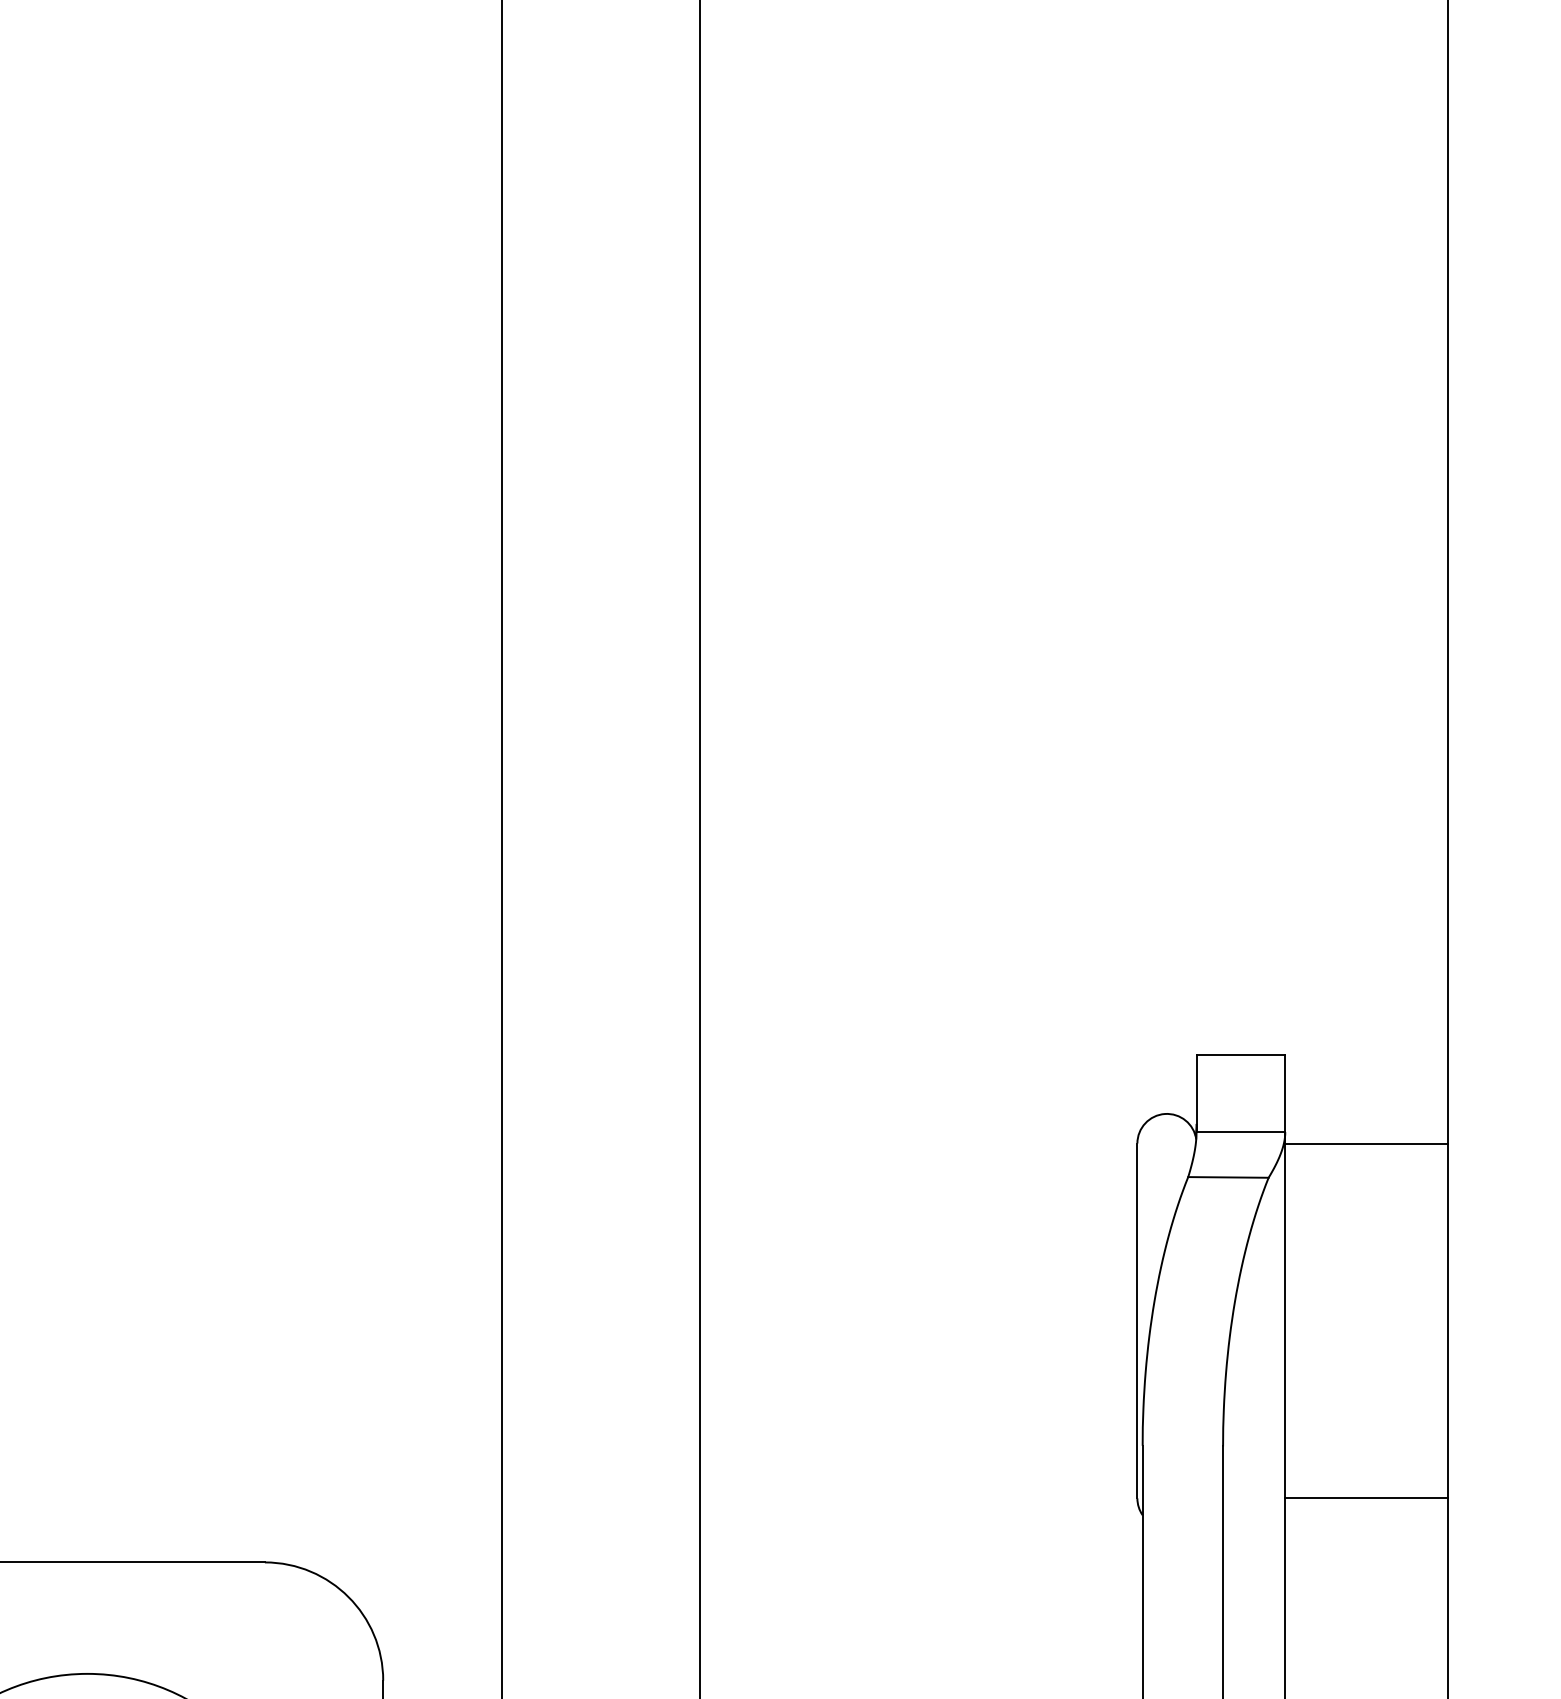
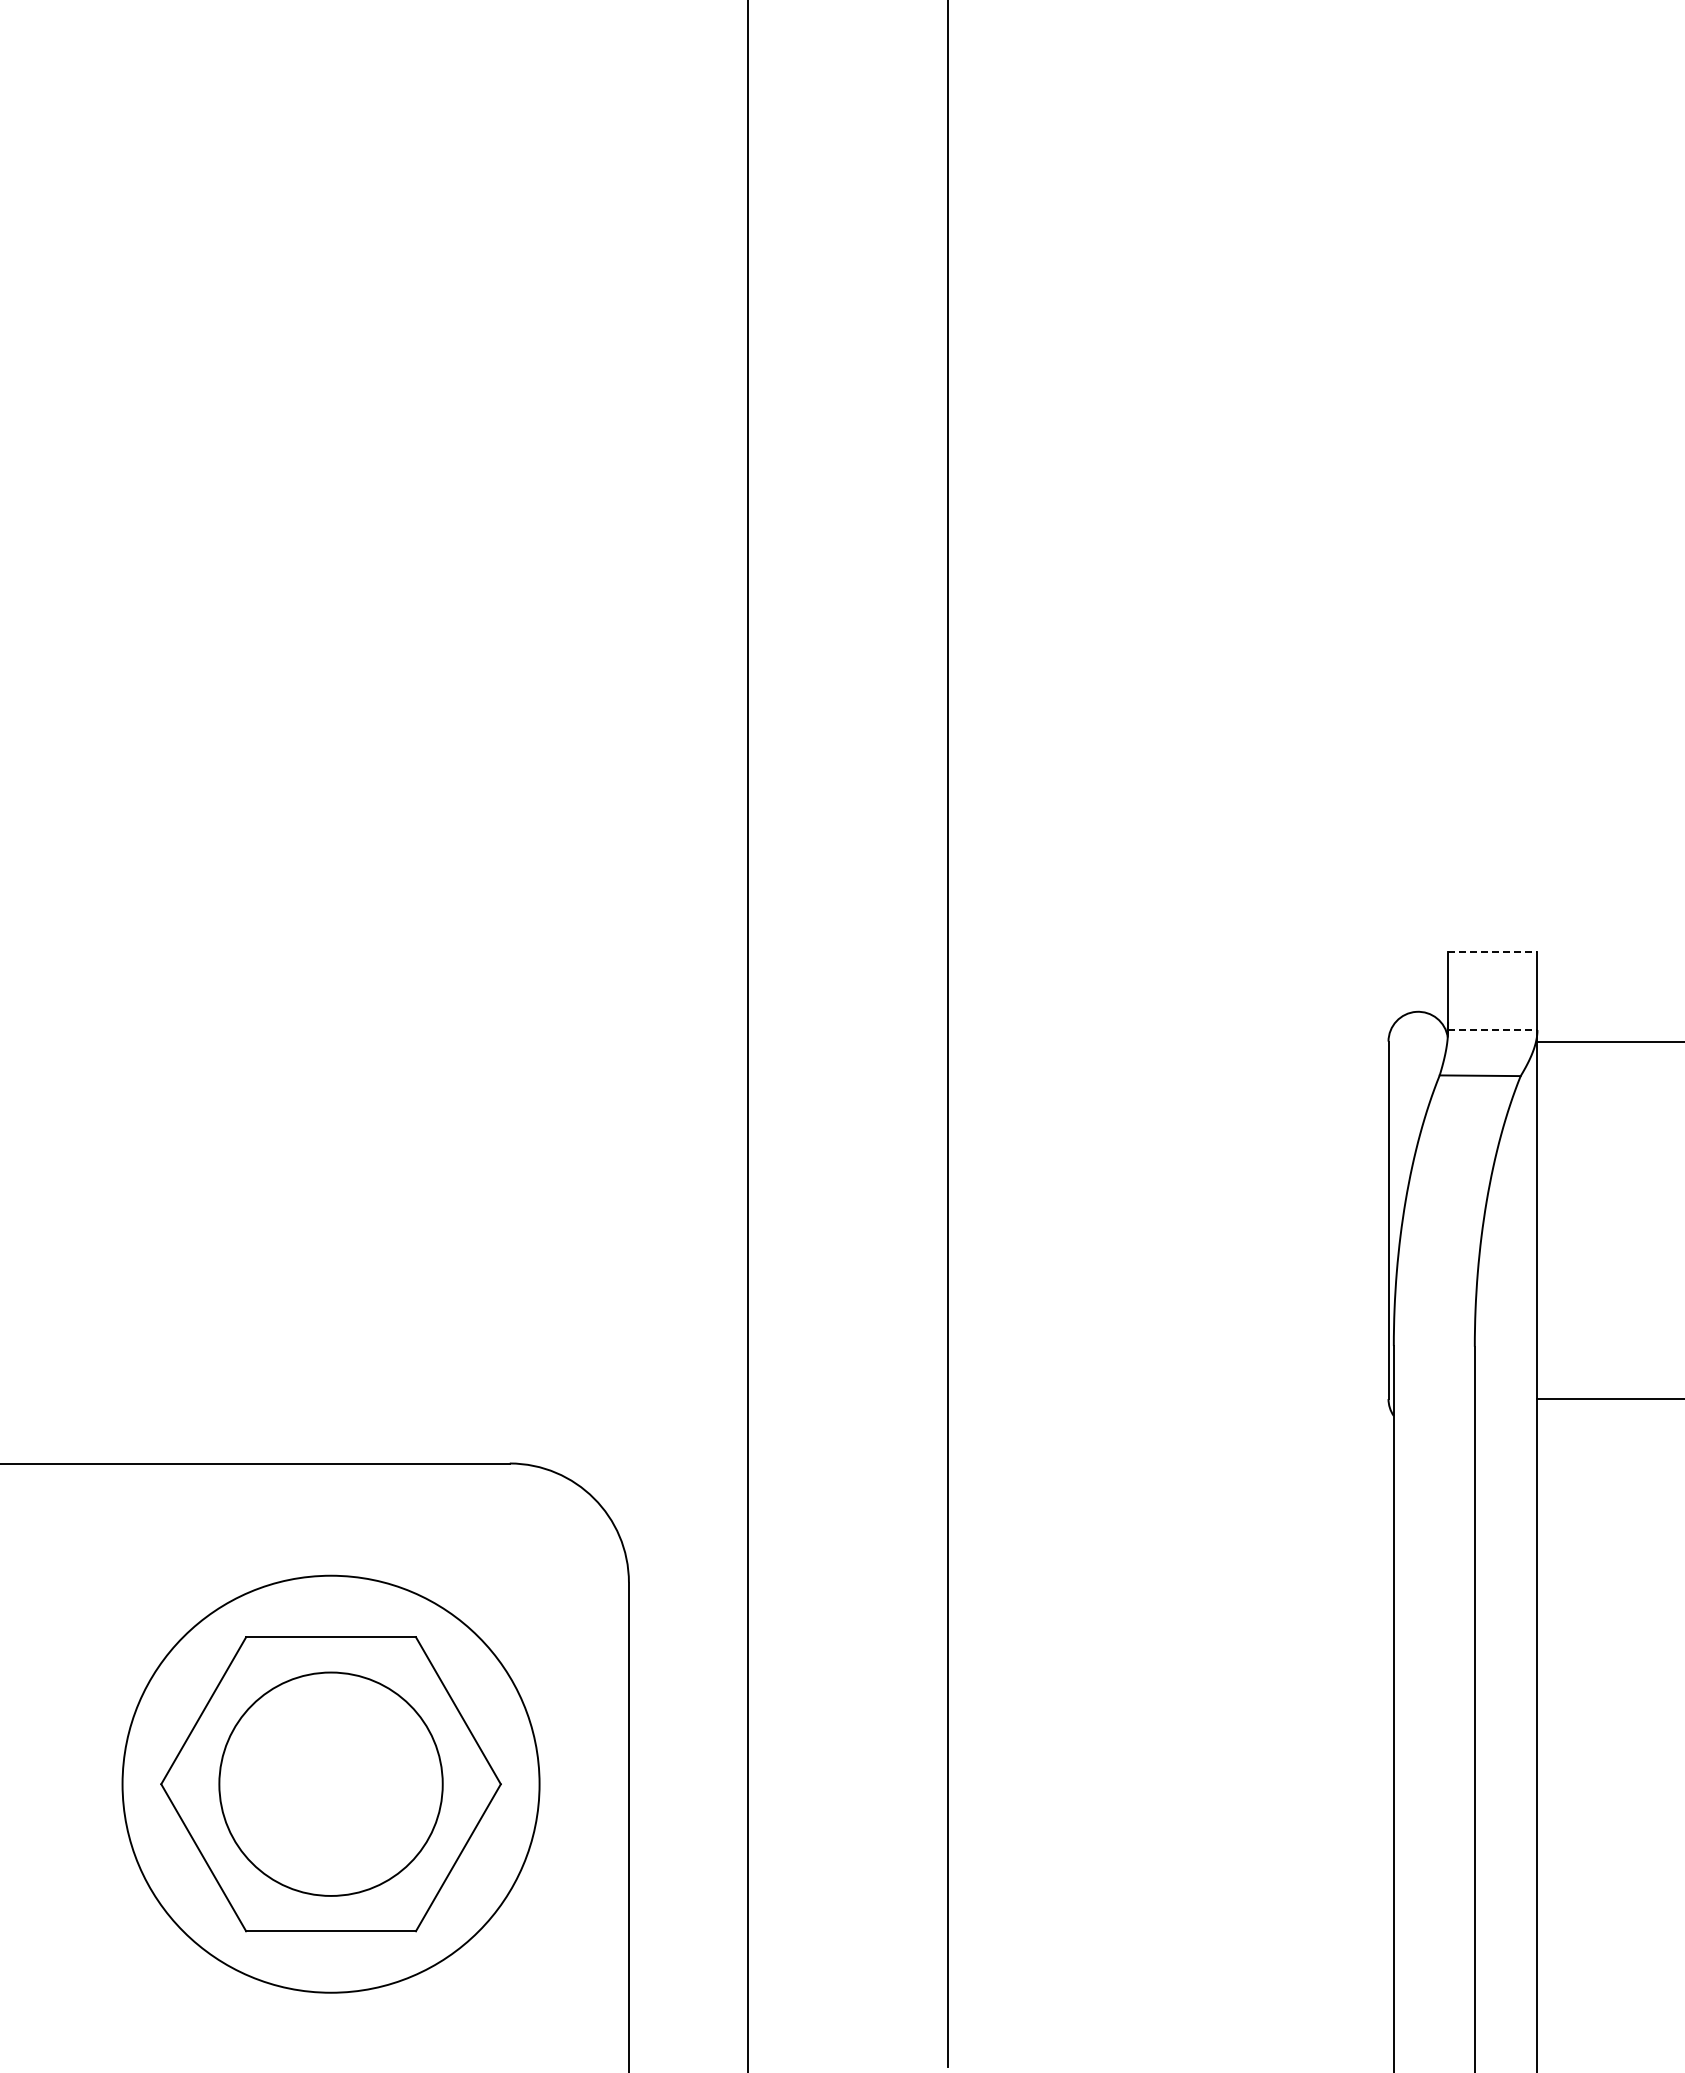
line: (1240, 1055) -> (1492, 952), solid -> dashed
line: (1240, 1132) -> (1492, 1030), solid -> dashed

